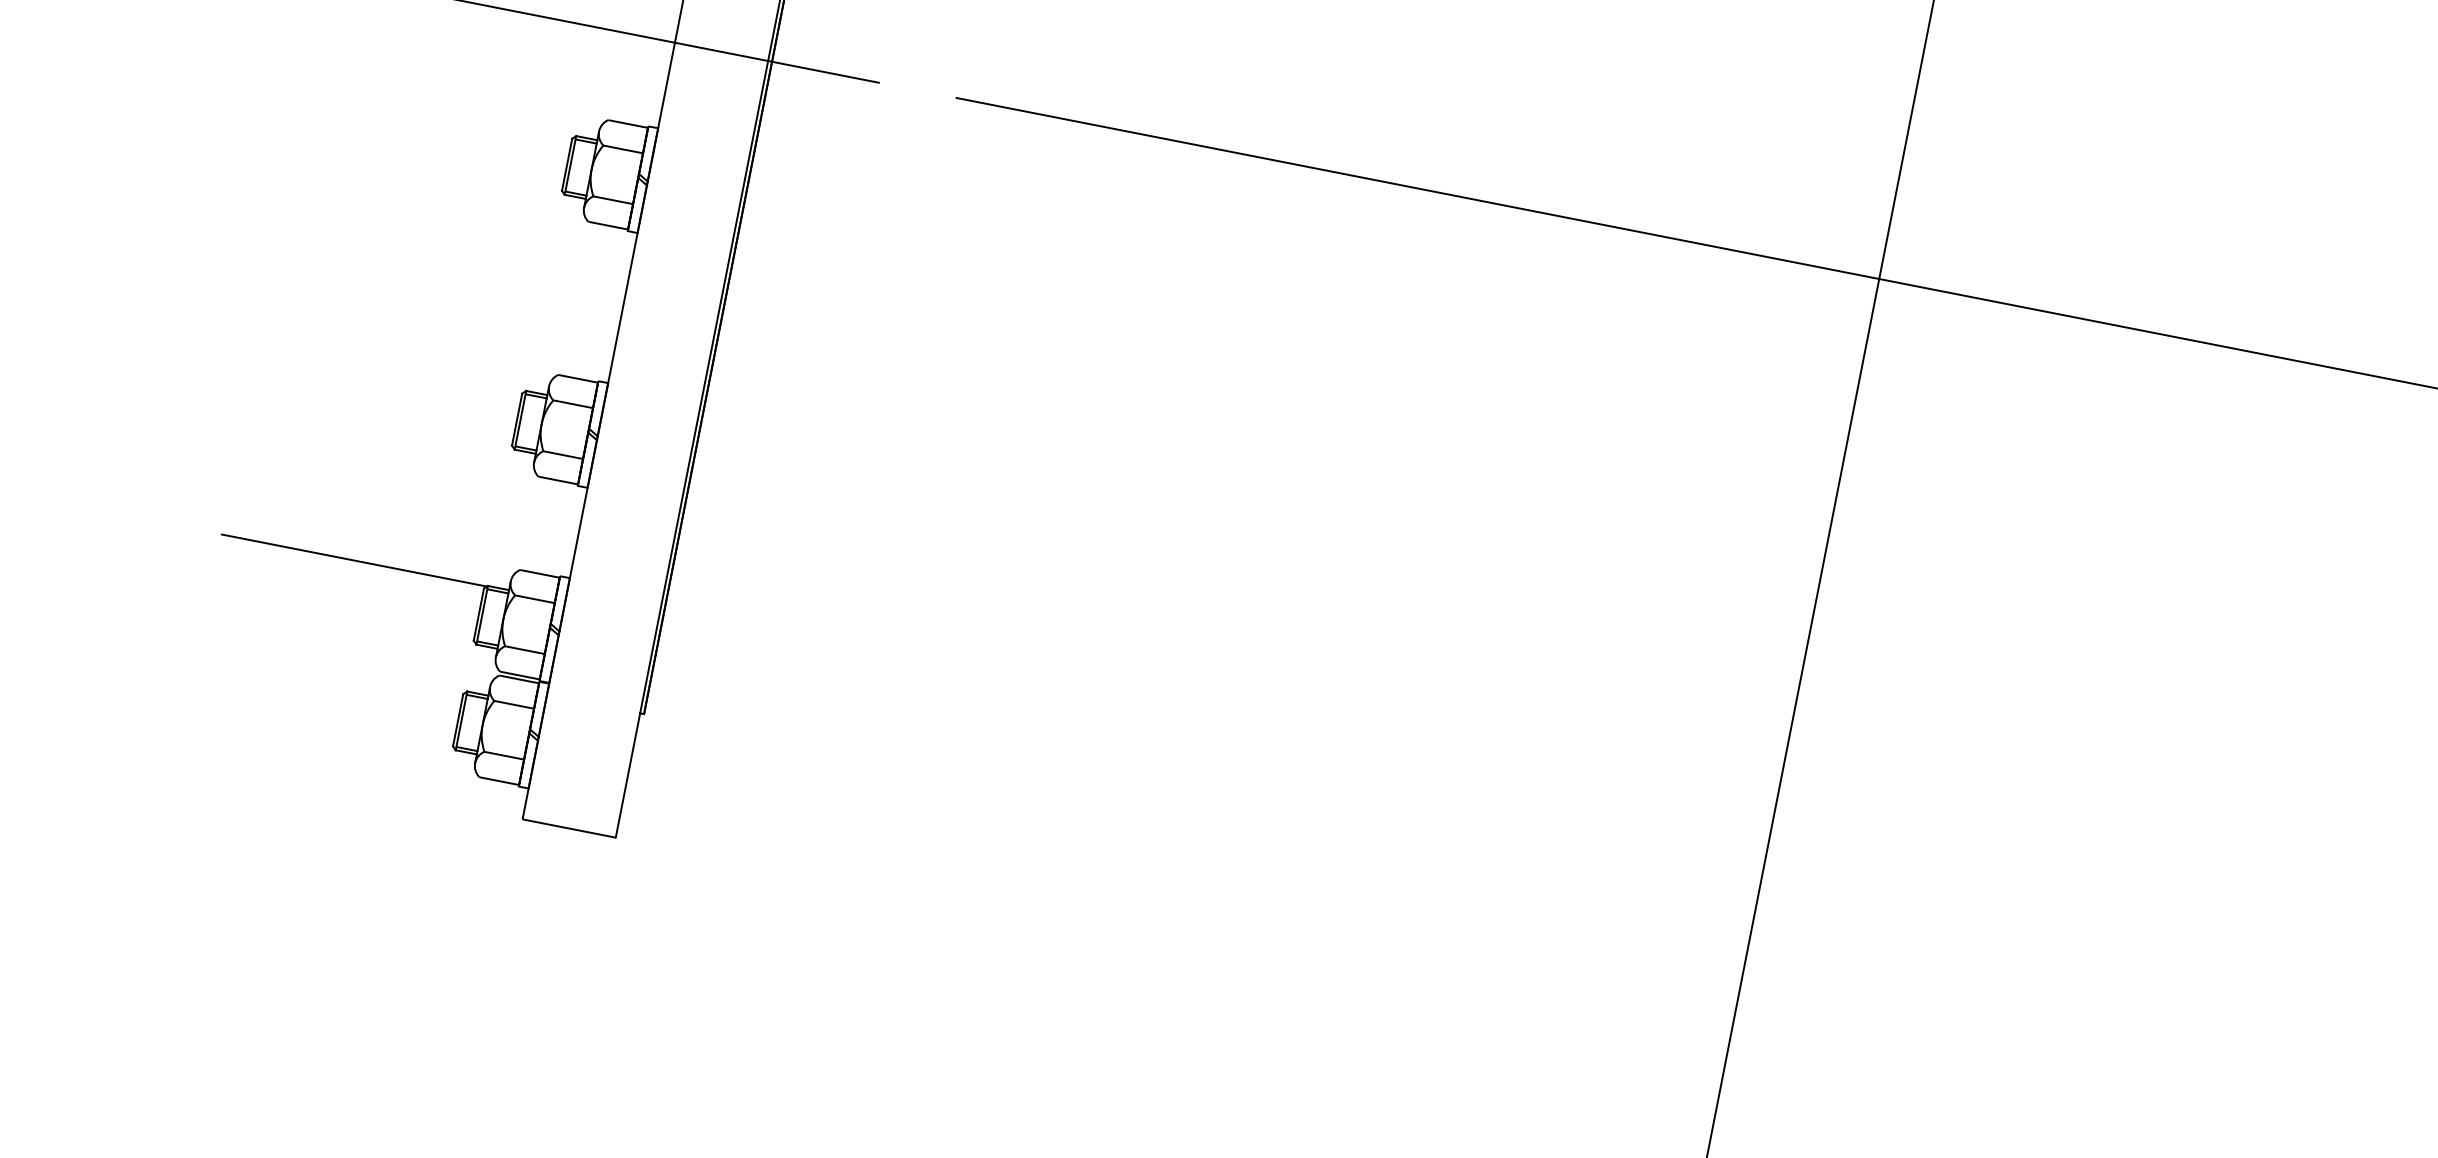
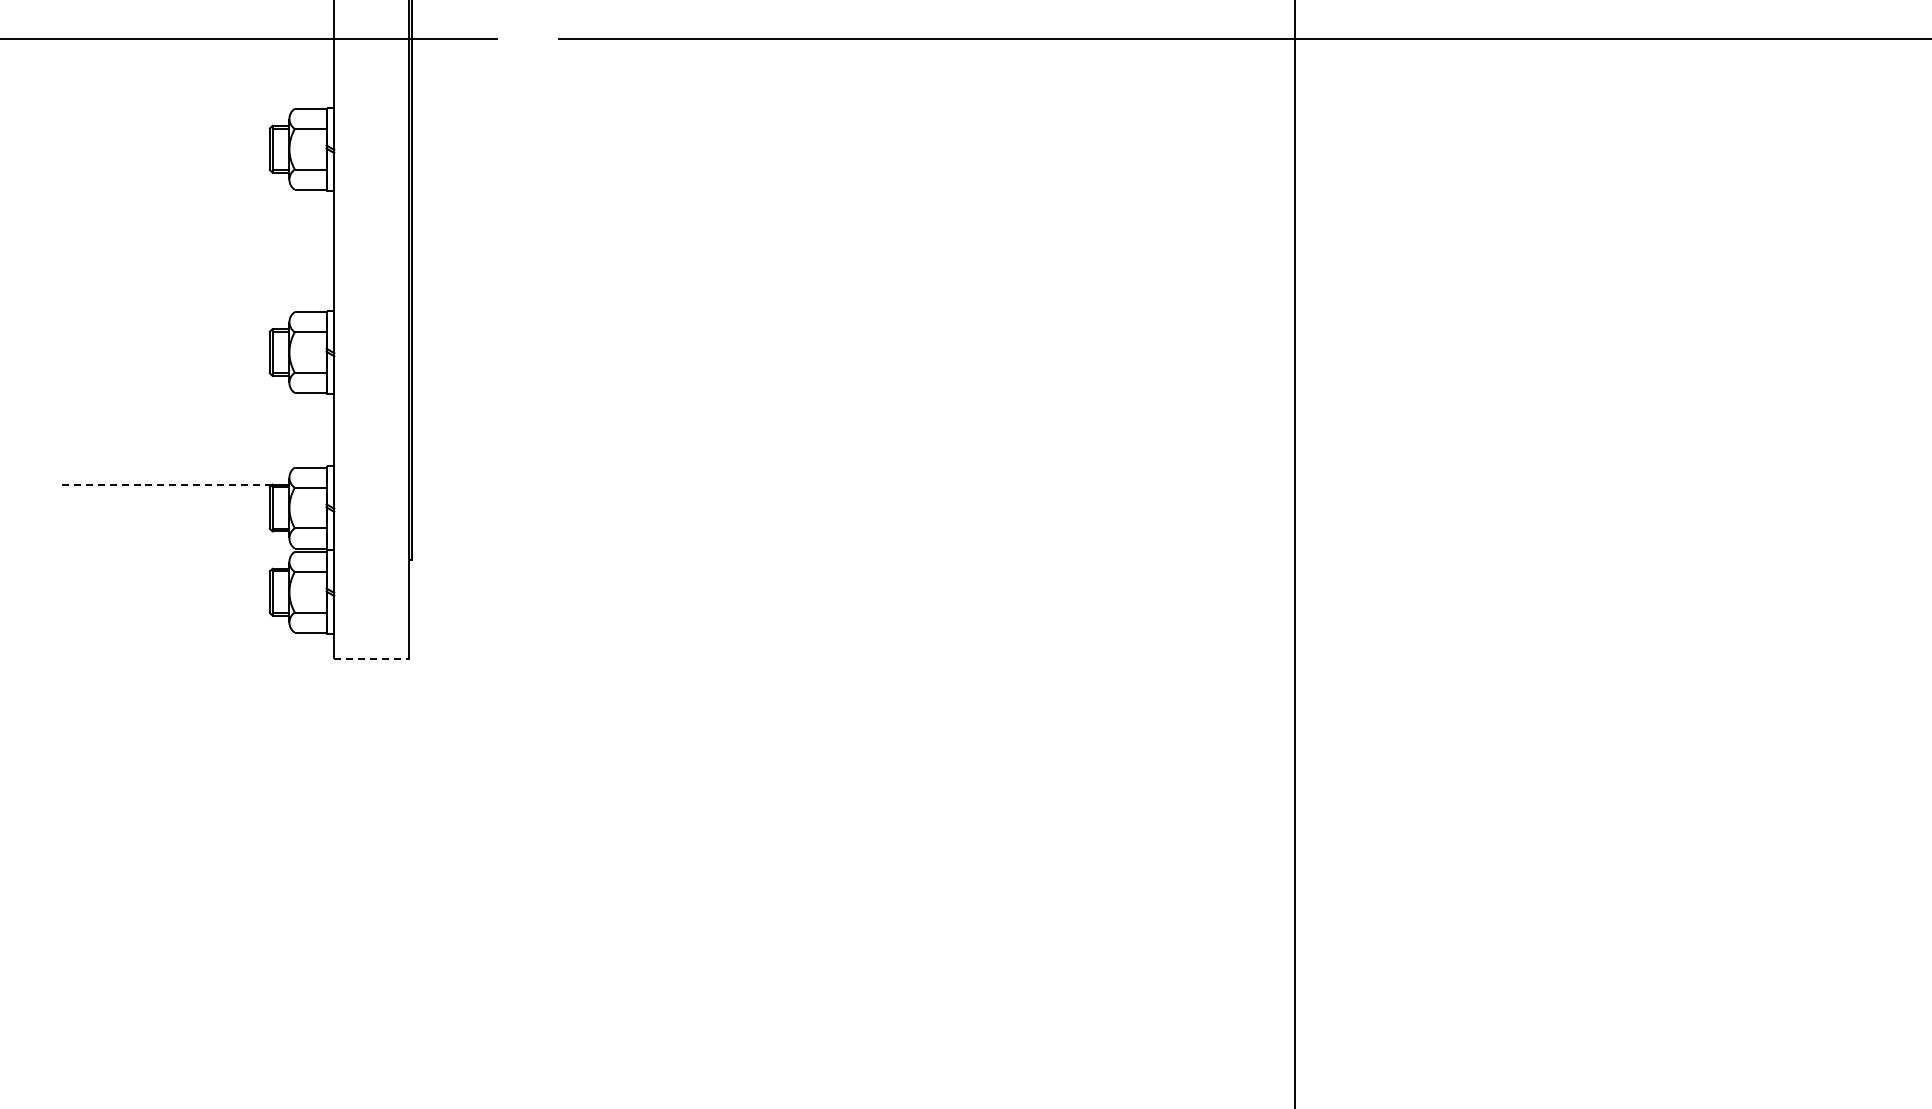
line: (354, 560) -> (166, 485), solid -> dashed
line: (569, 828) -> (371, 658), solid -> dashed

